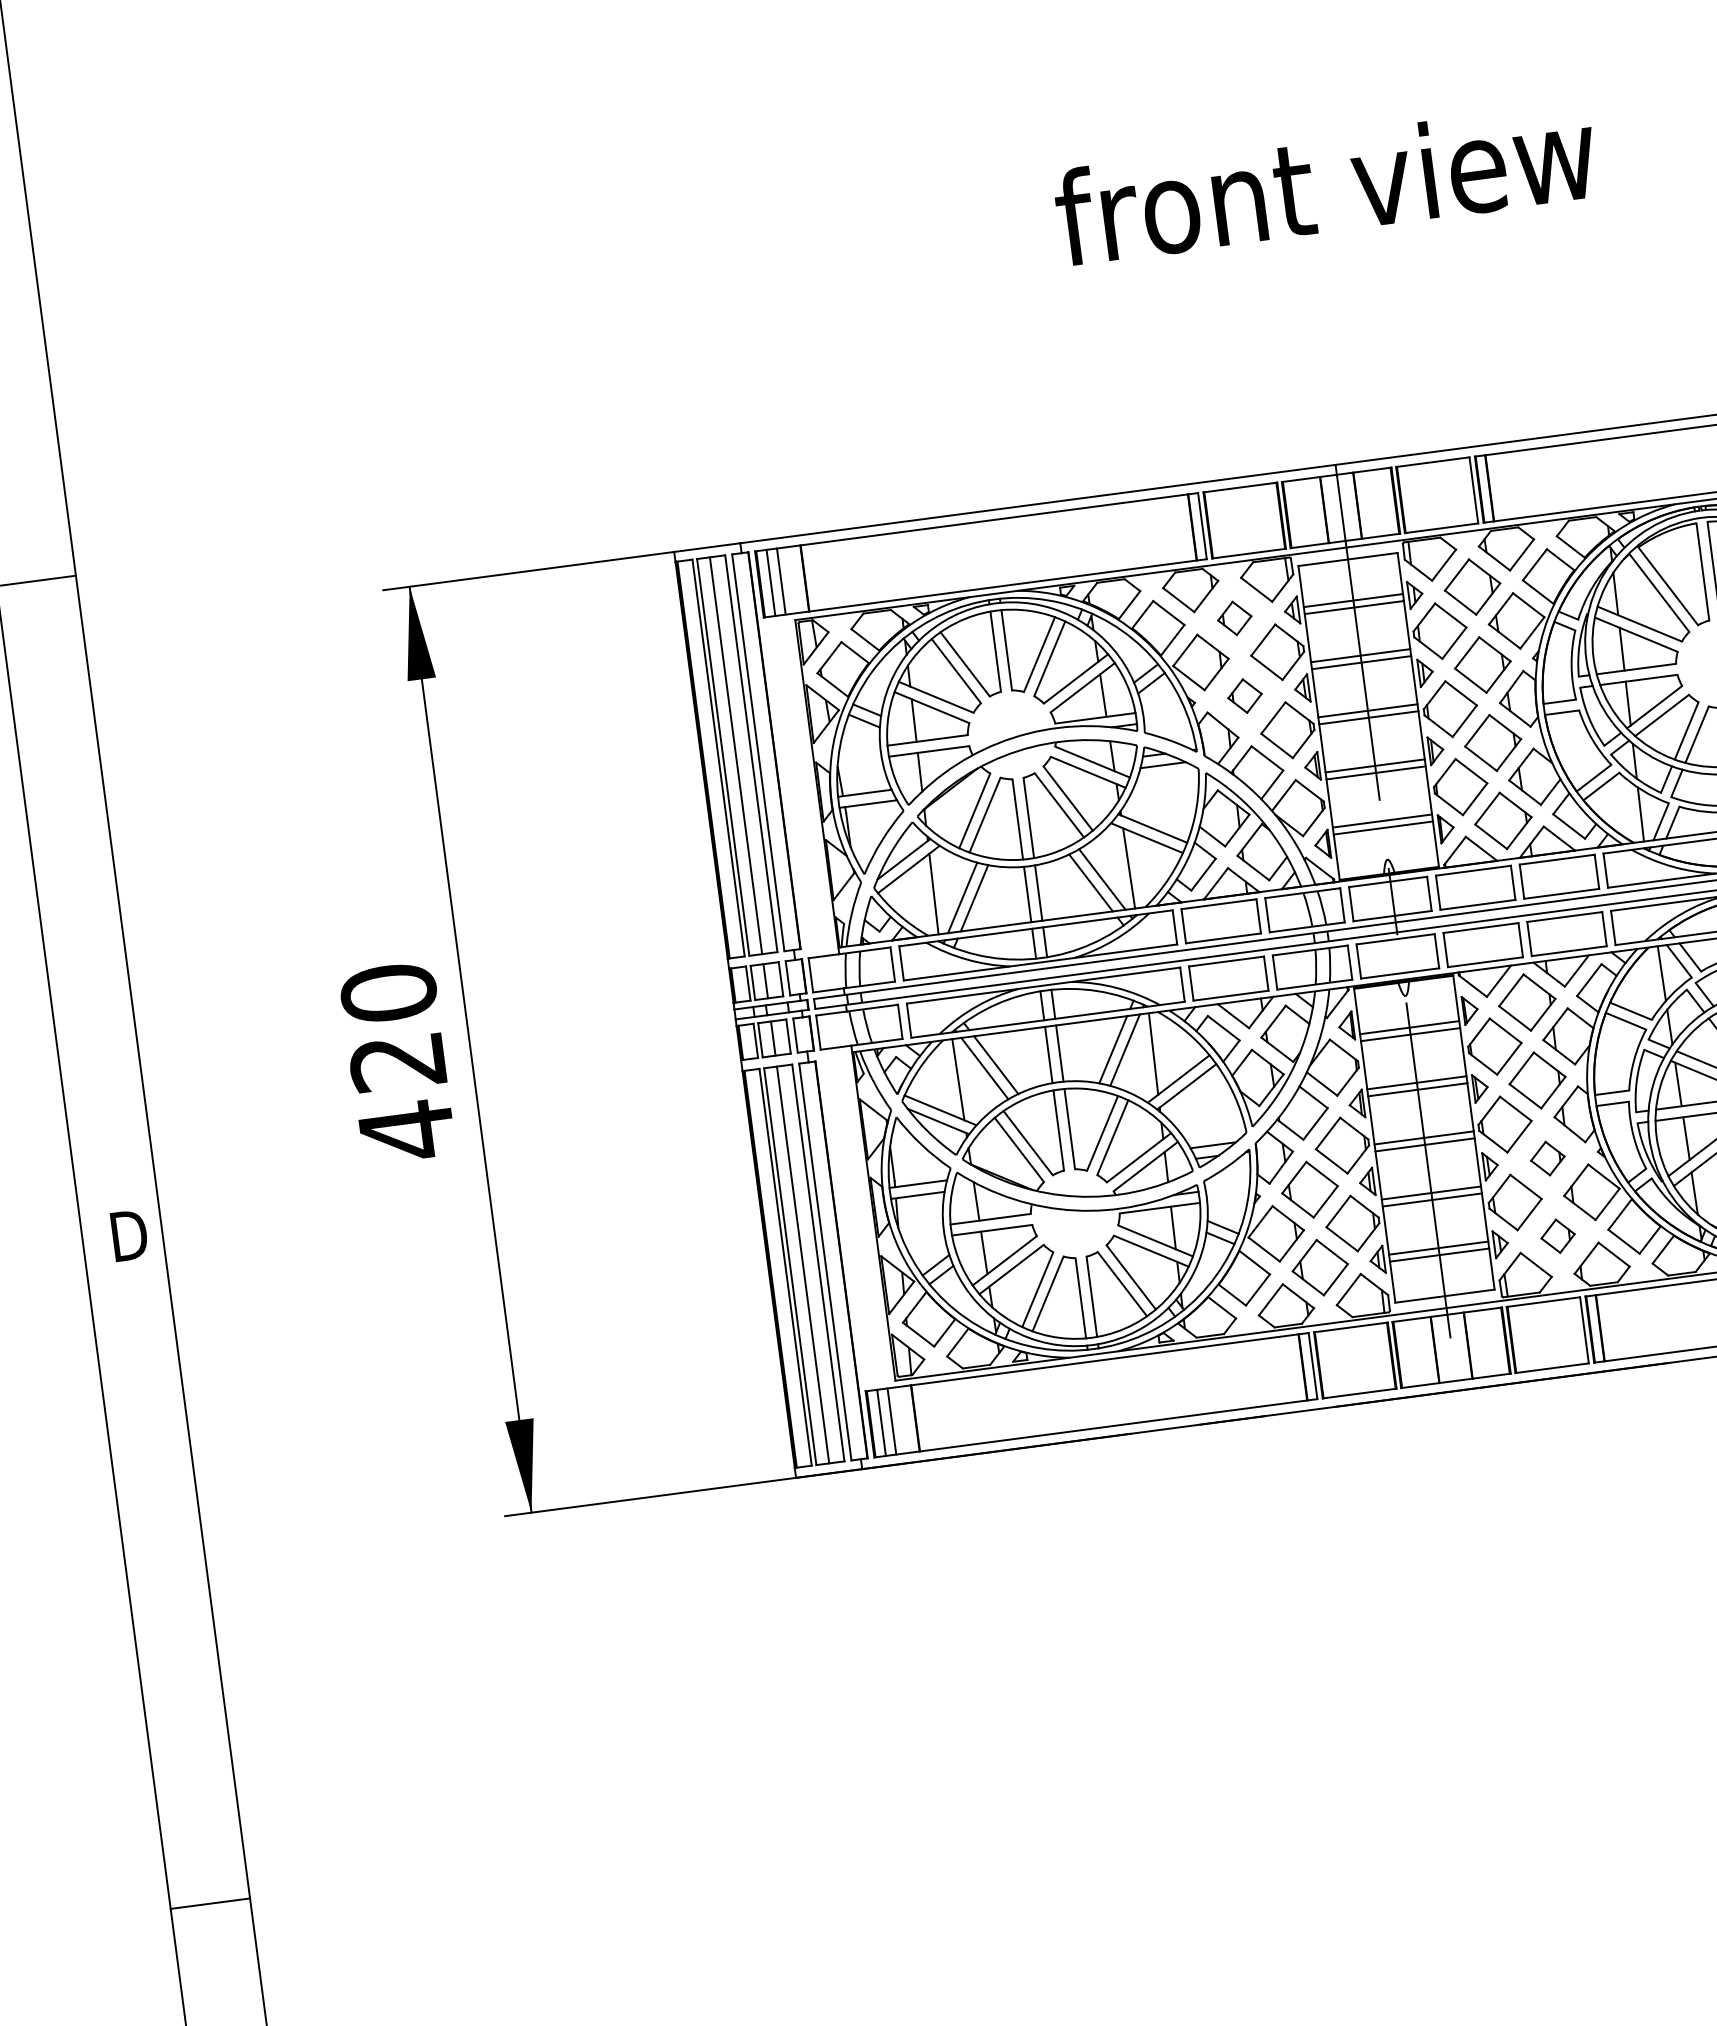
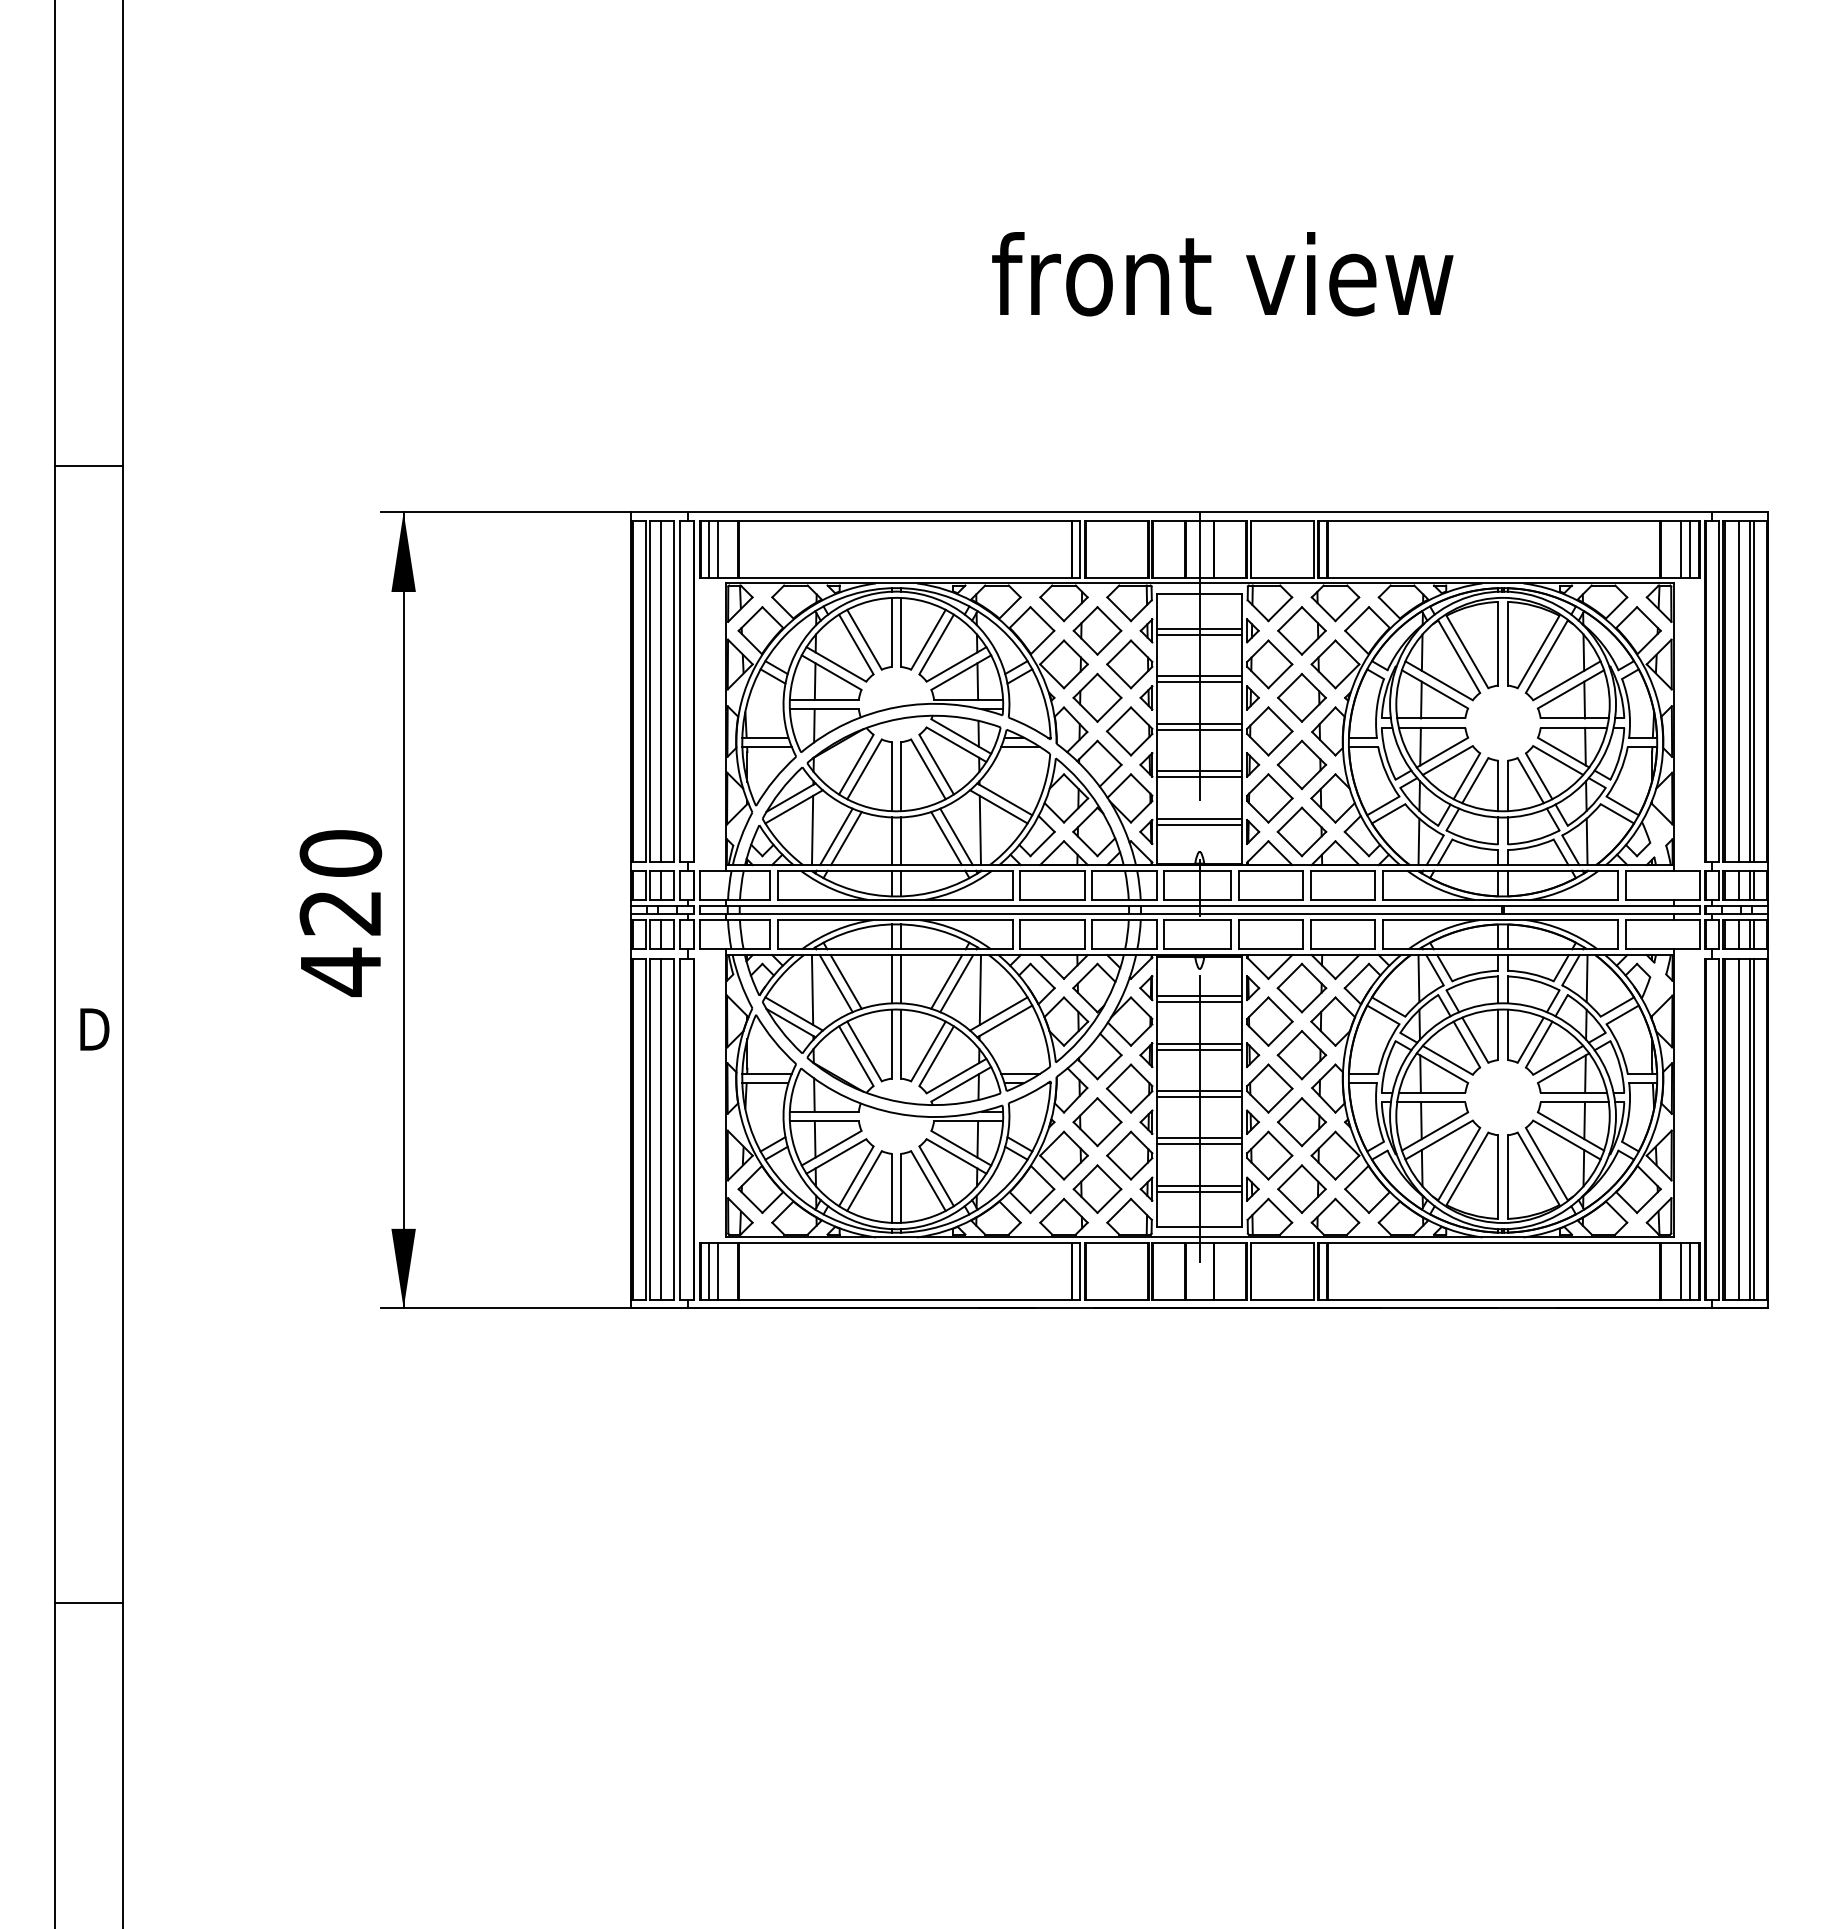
part: (1234, 617) -> (1097, 630), size x1.67
part: (1244, 695) -> (1097, 697), size x1.67
part: (1547, 1158) -> (1301, 1122), size x1.67
part: (1557, 1235) -> (1301, 1188), size x1.67

